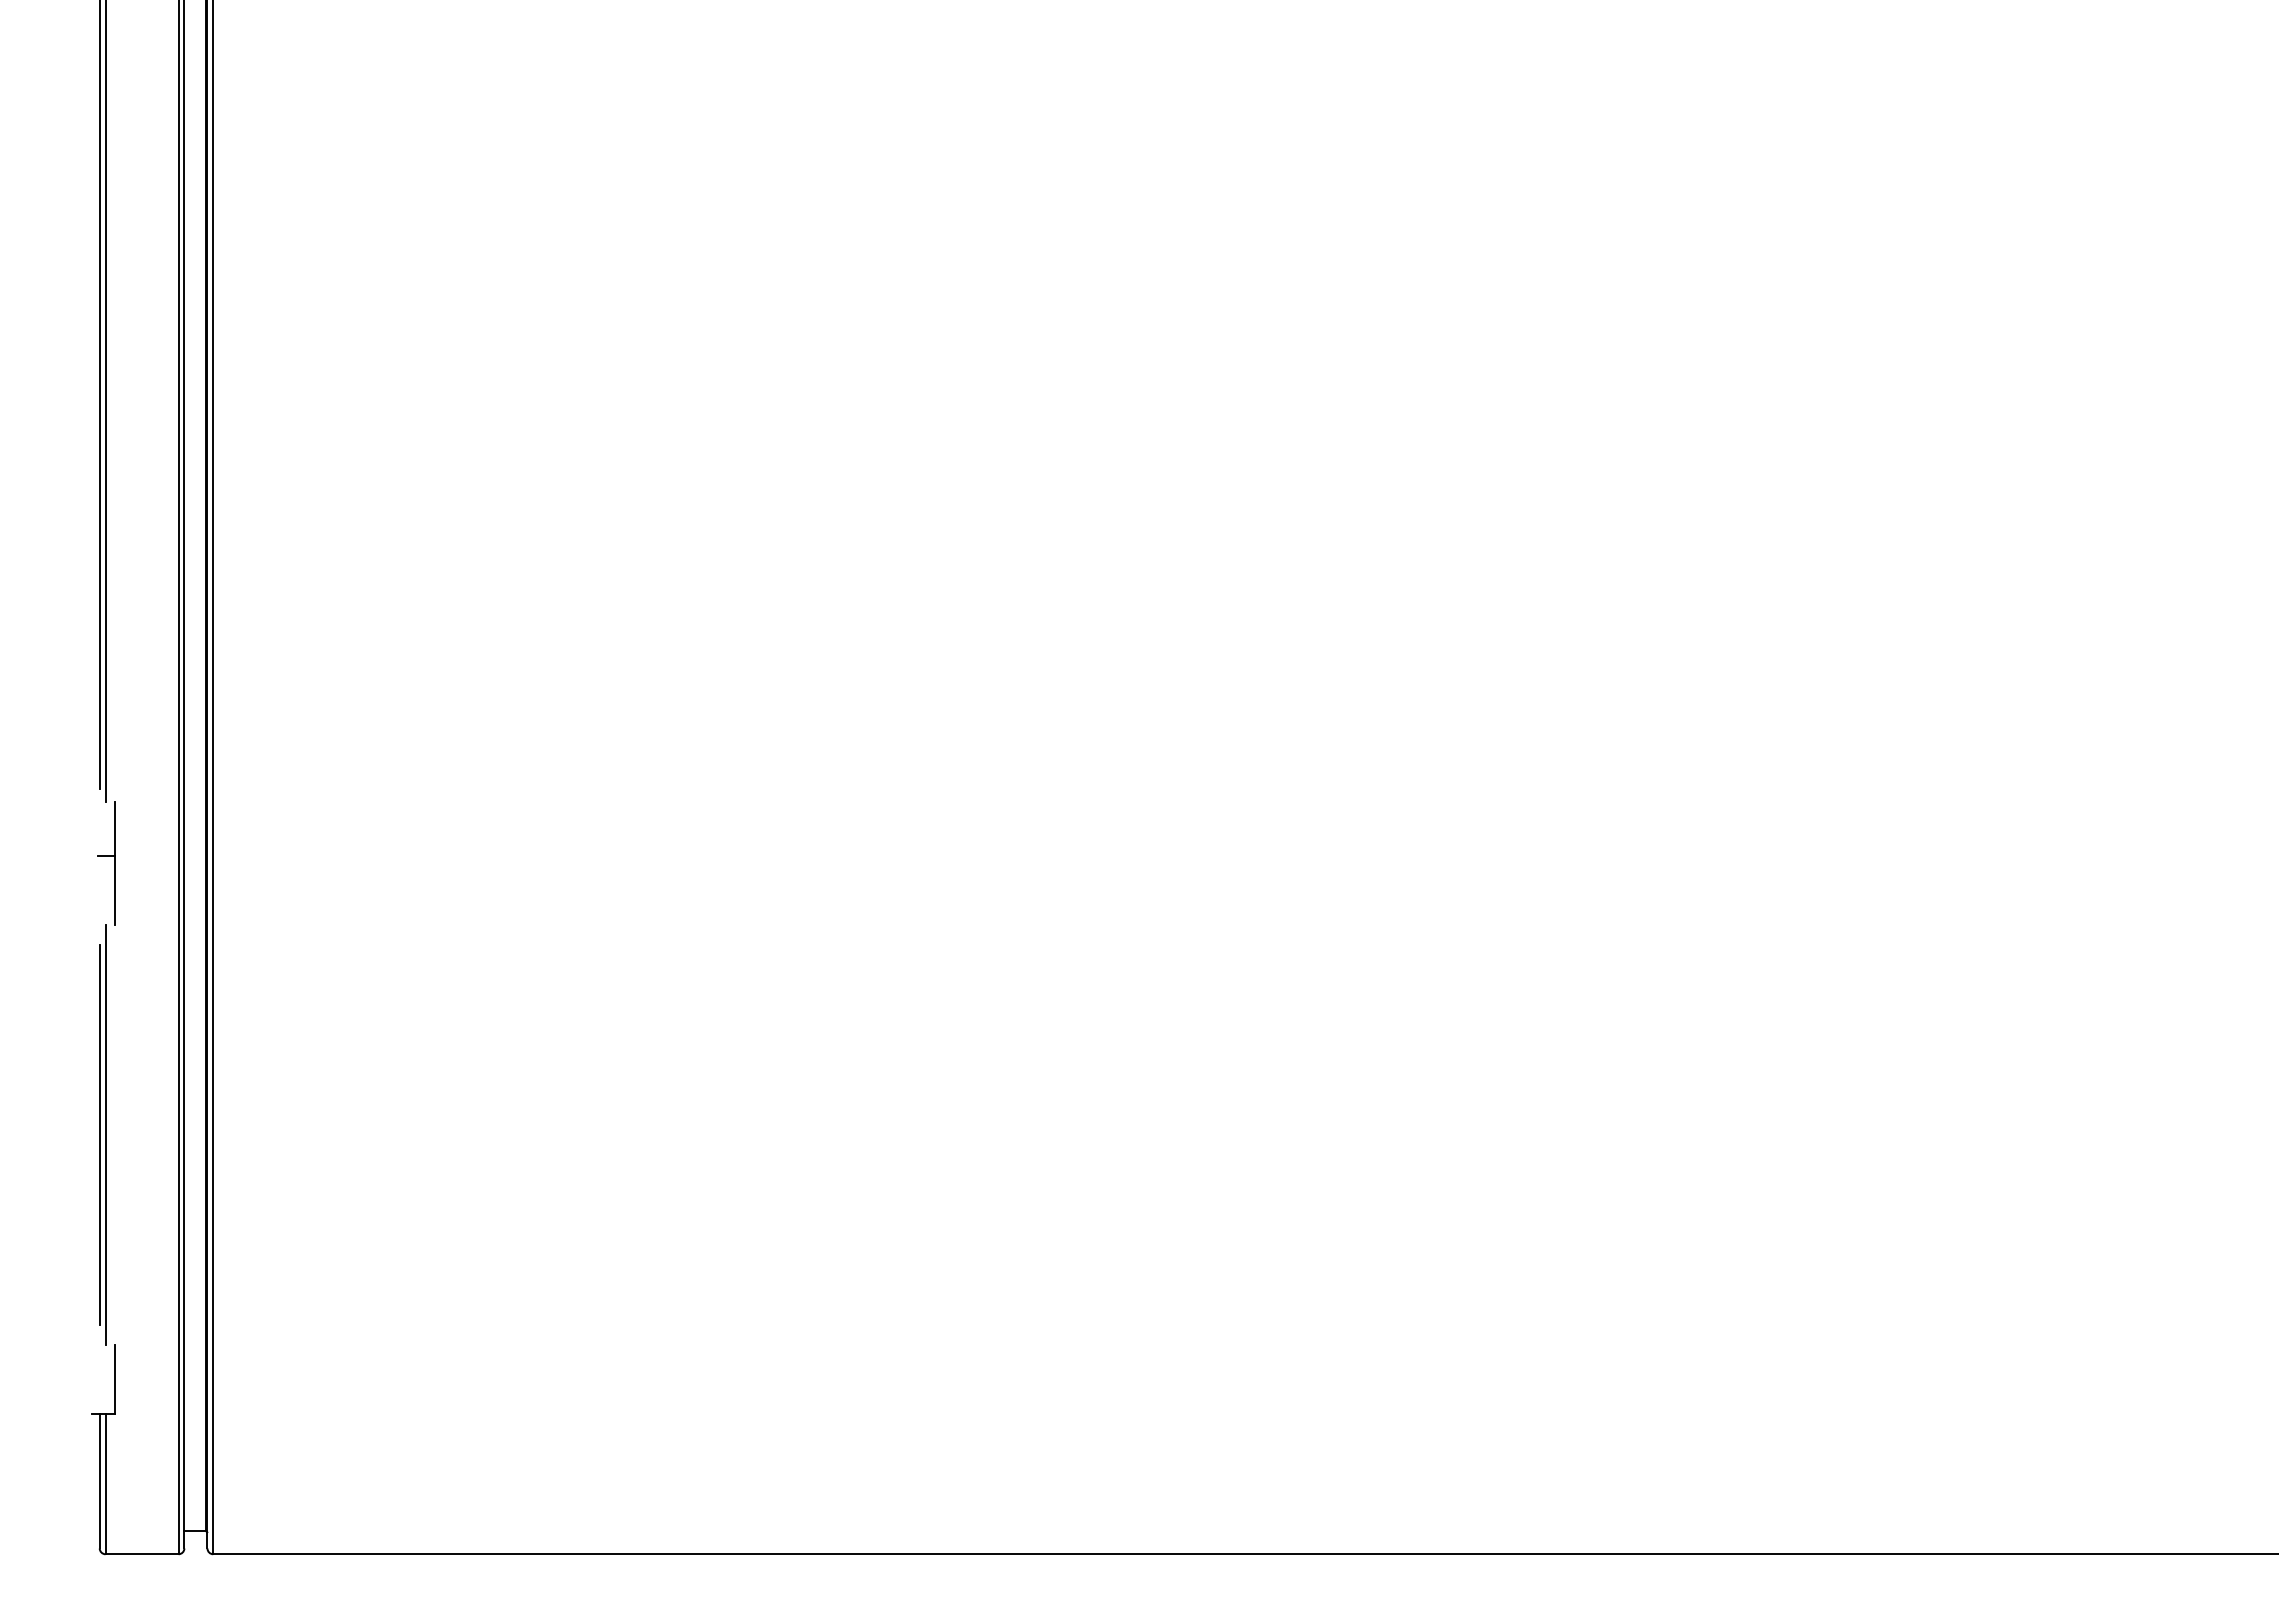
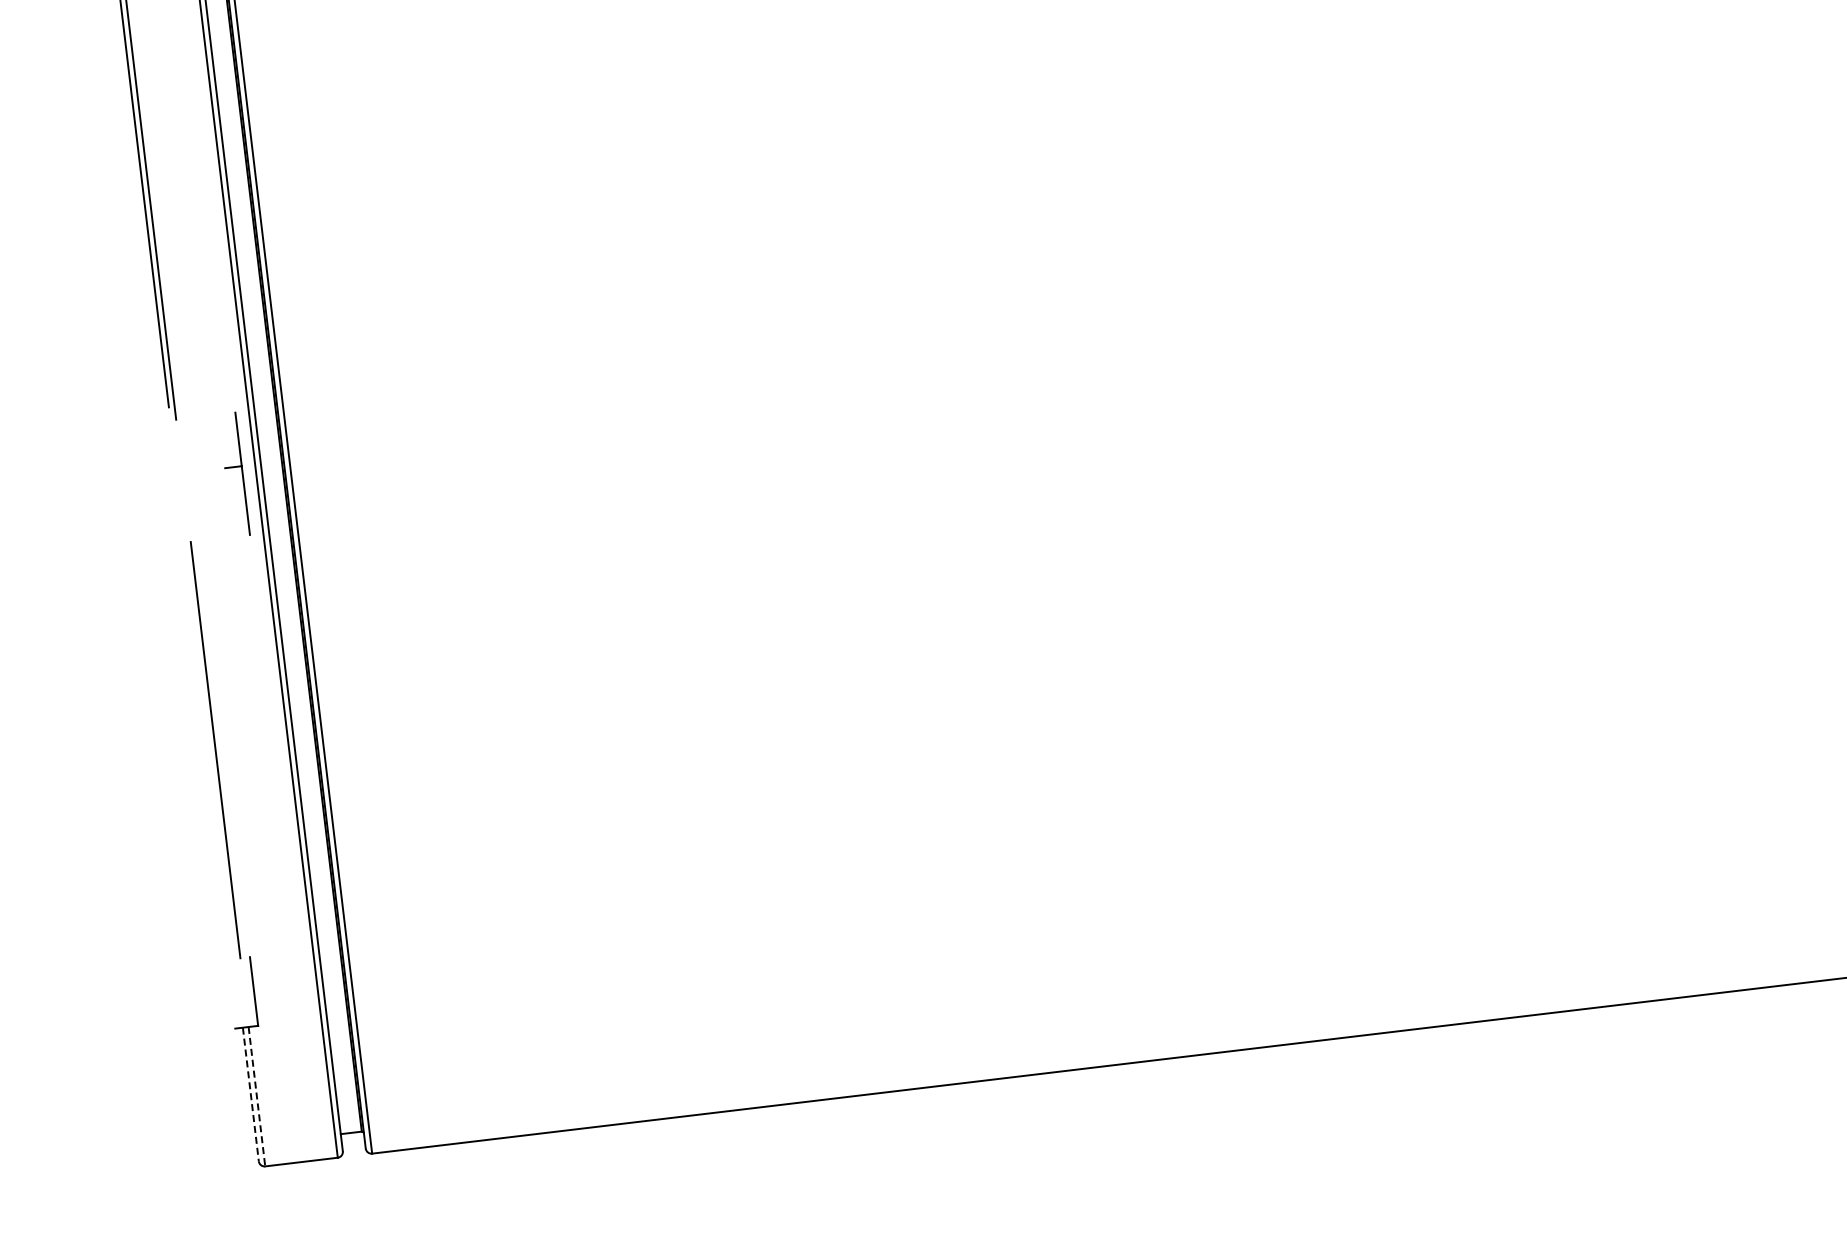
part: (106, 856) -> (233, 467), moved
line: (99, 1134) -> (209, 750), removed
line: (99, 1481) -> (250, 1094), solid -> dashed
line: (105, 1484) -> (256, 1097), solid -> dashed

